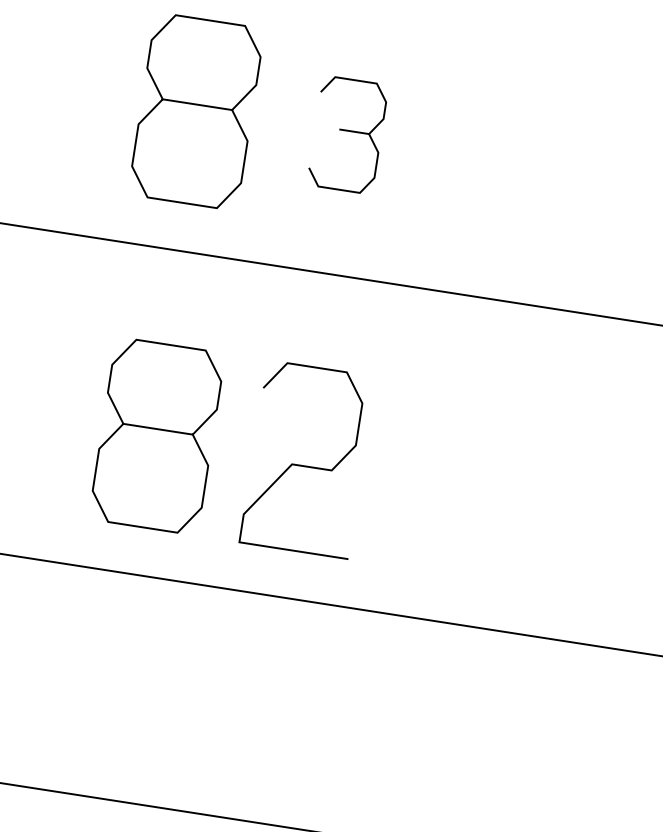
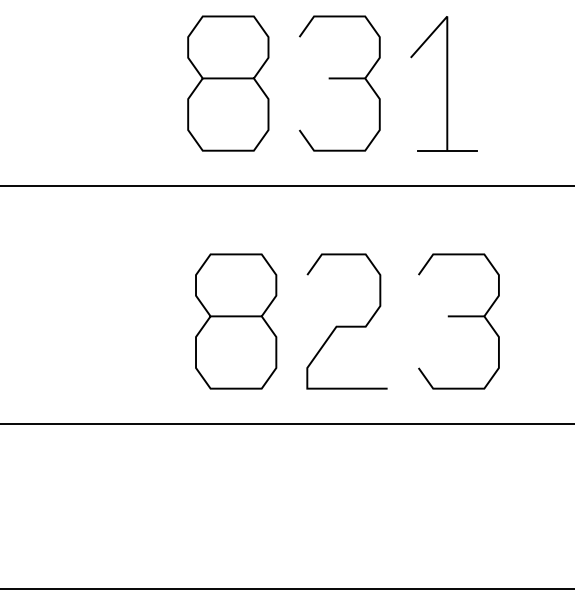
part: (347, 134) -> (339, 83), size x1.67
part: (488, 156) -> (443, 83), added
part: (458, 482) -> (458, 321), added

